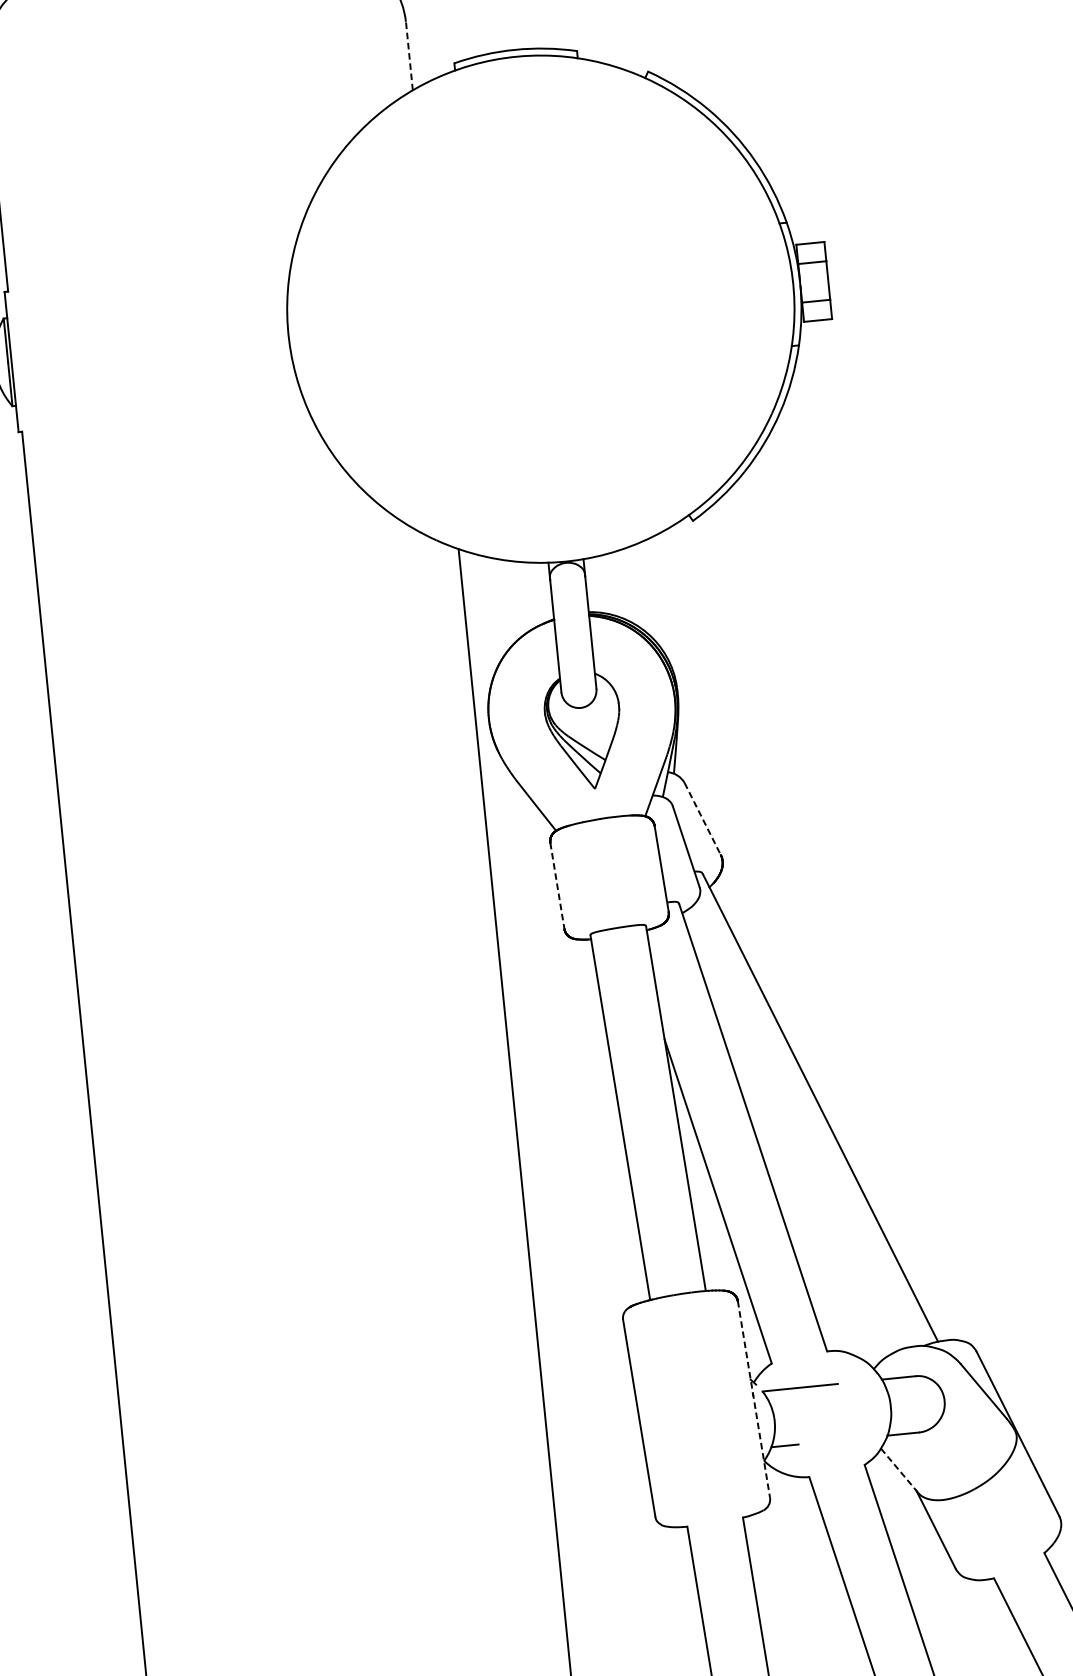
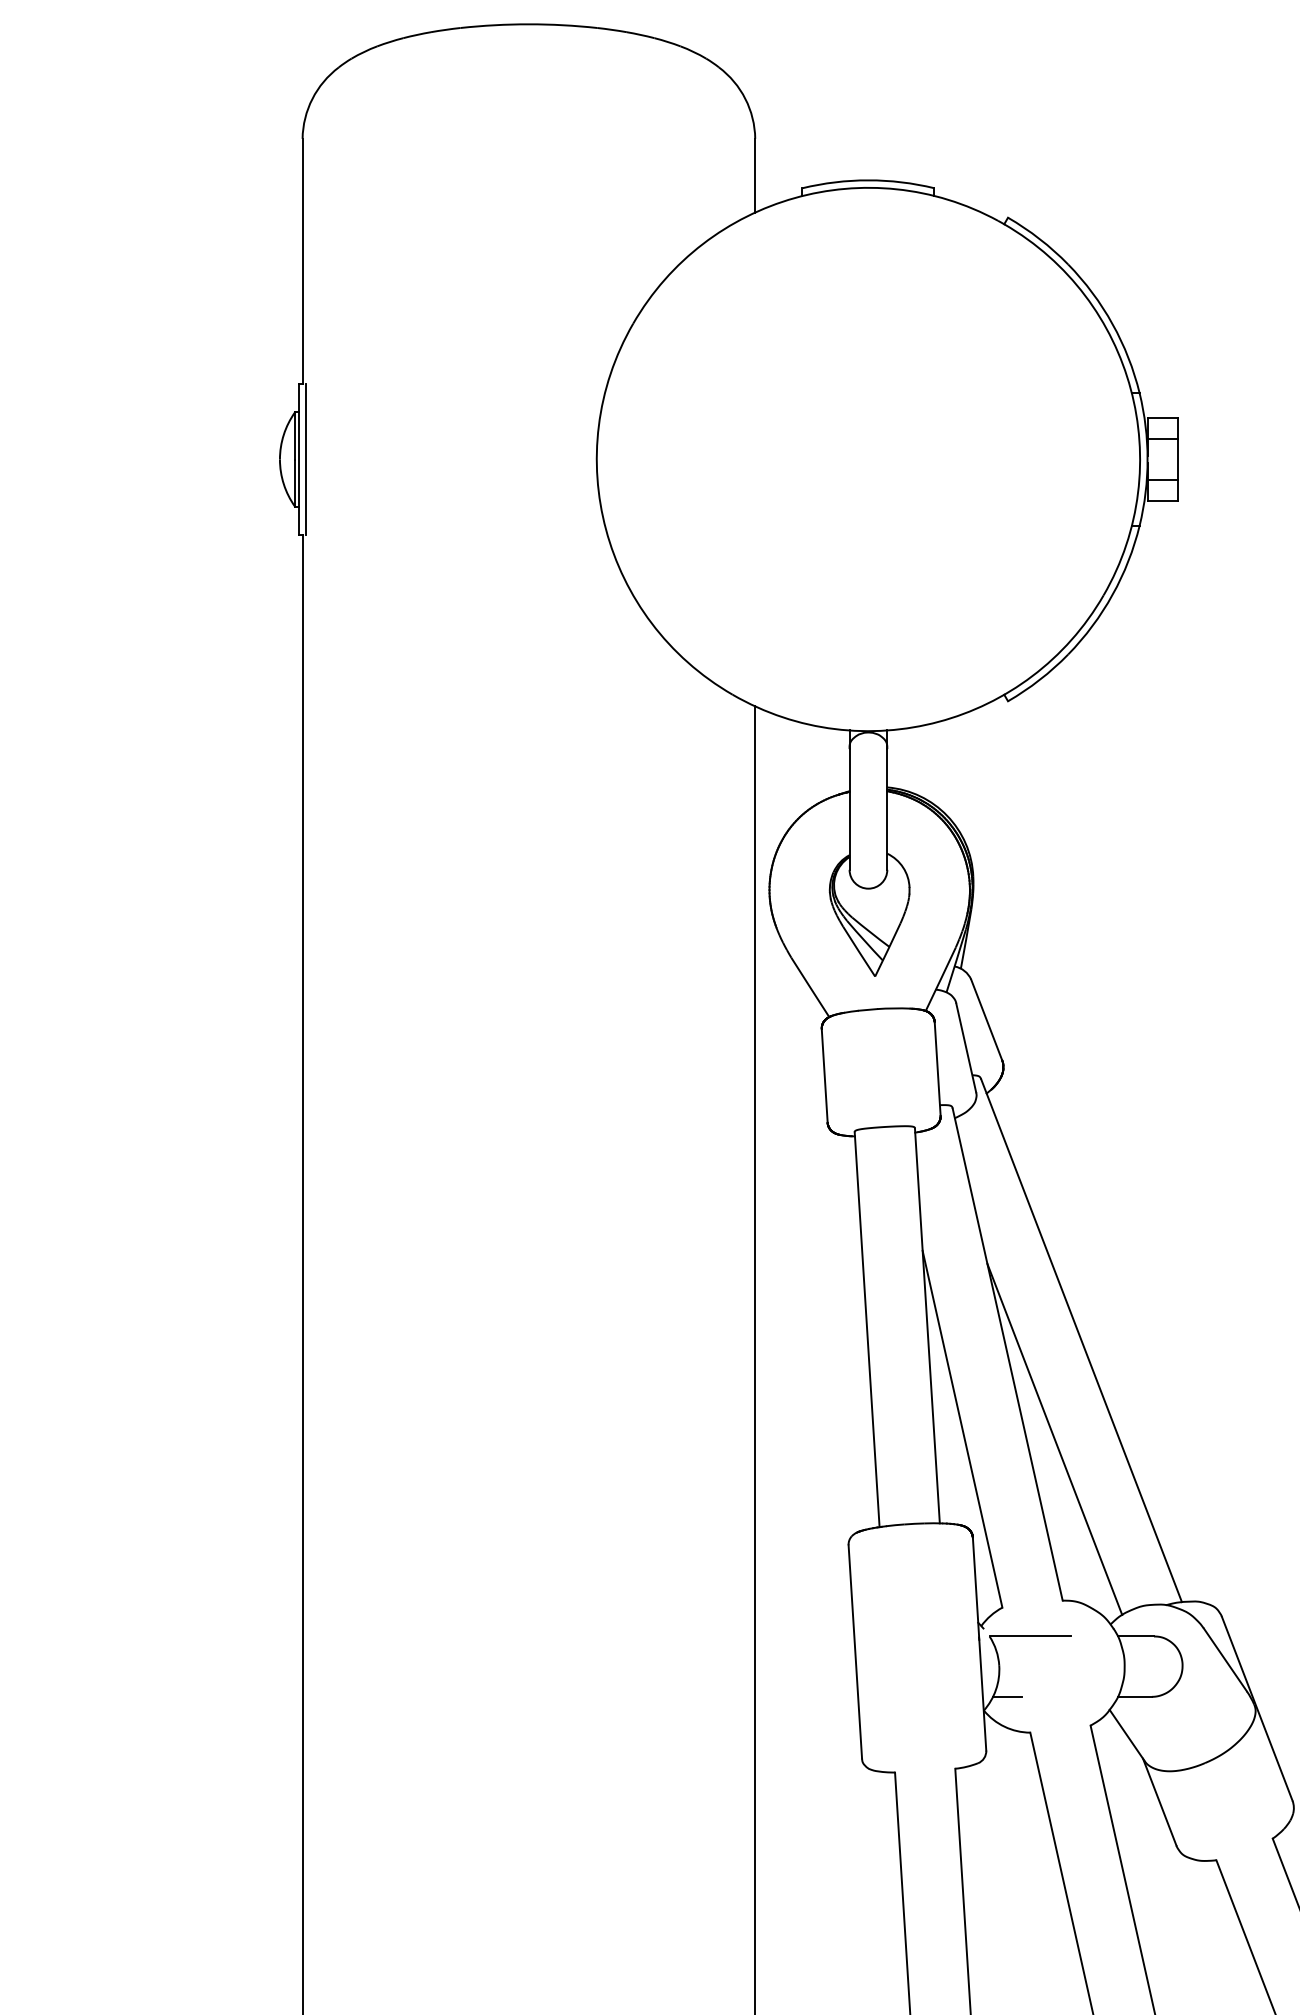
line: (409, 55) -> (755, 175), dashed -> solid
line: (18, 361) -> (306, 459), added
line: (702, 819) -> (986, 1020), dashed -> solid
line: (557, 886) -> (824, 1076), dashed -> solid
line: (804, 1202) -> (1054, 1439), added
line: (753, 1399) -> (979, 1644), dashed -> solid
line: (898, 1470) -> (1126, 1735), dashed -> solid

